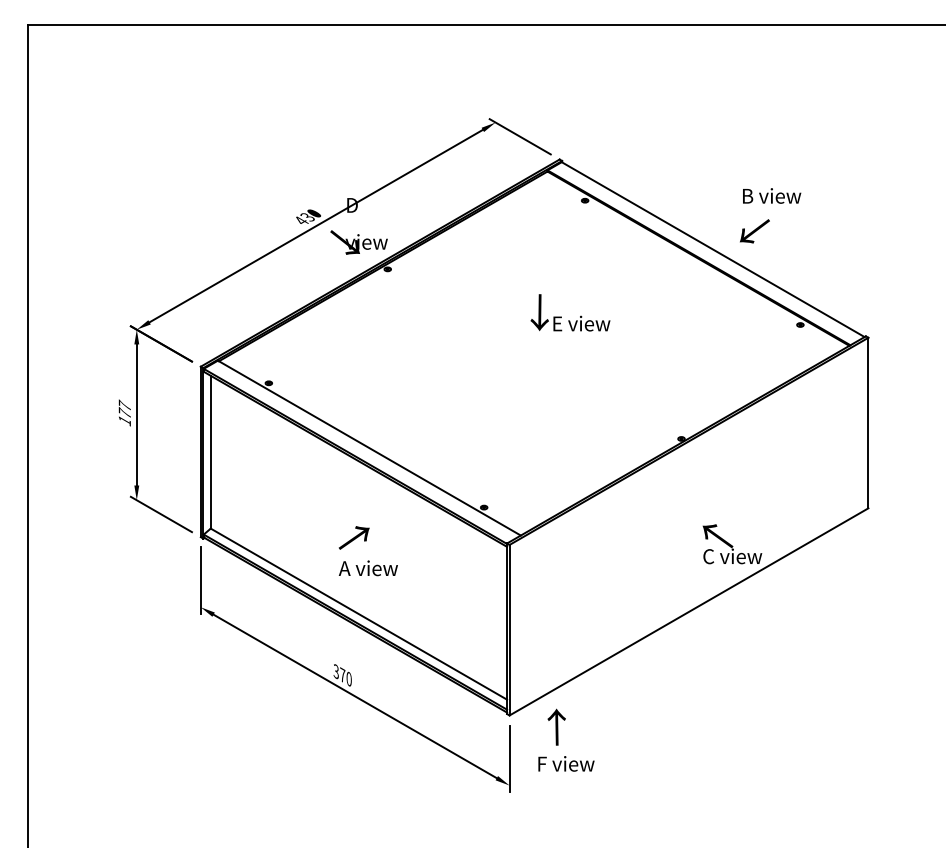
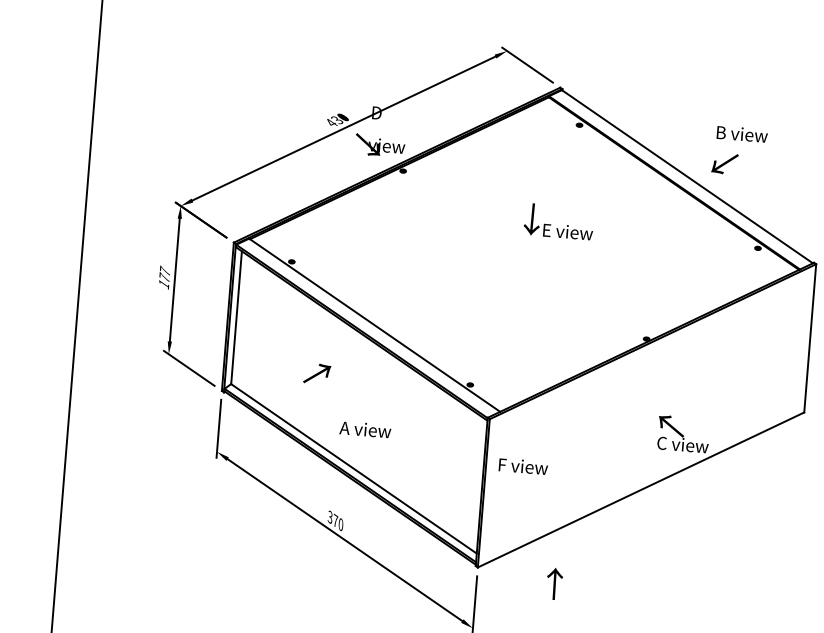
text: (353, 537) -> (316, 373), moved
text: (556, 726) -> (554, 583), moved
text: (566, 763) -> (523, 466), moved

